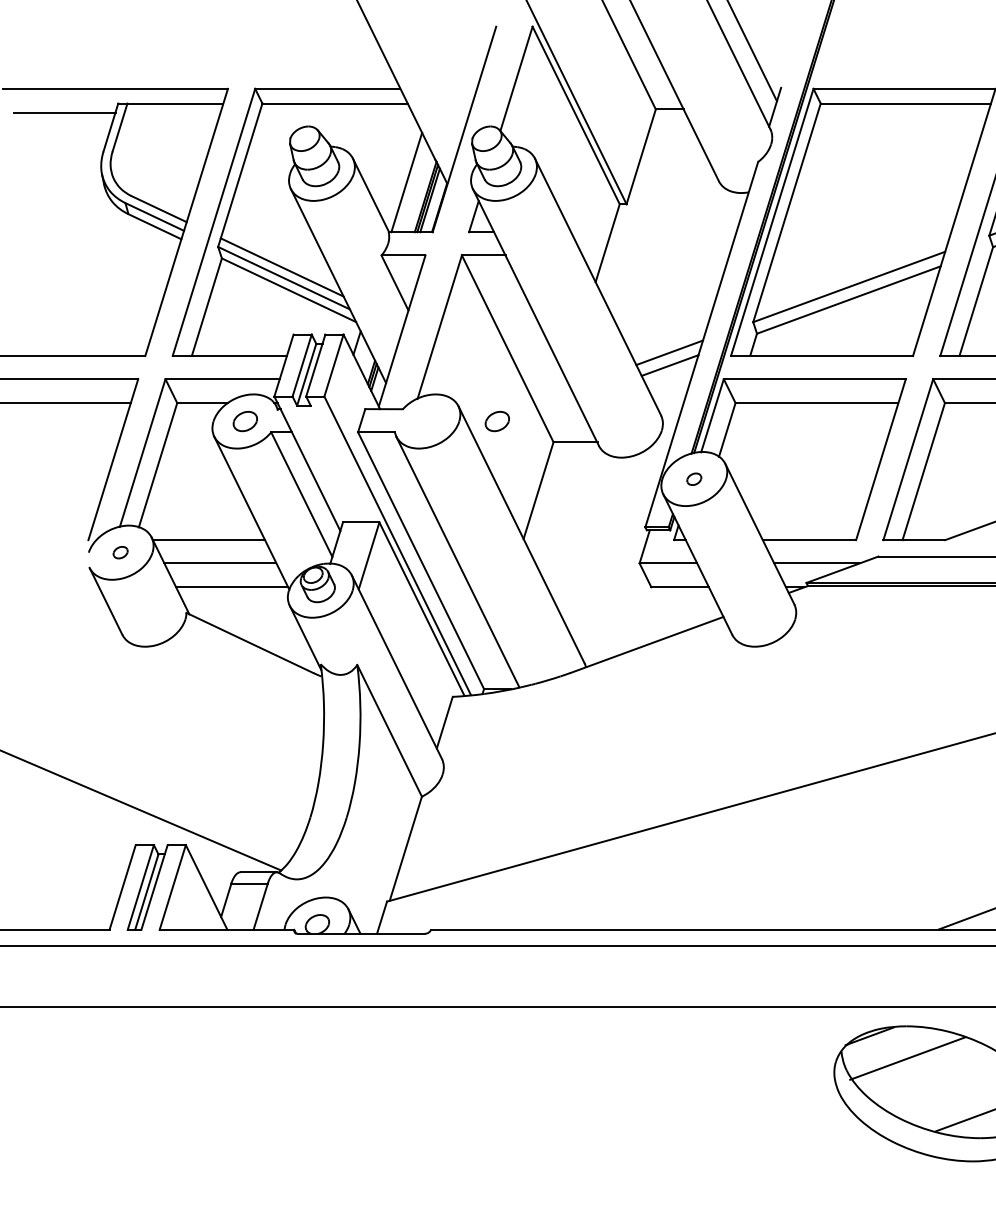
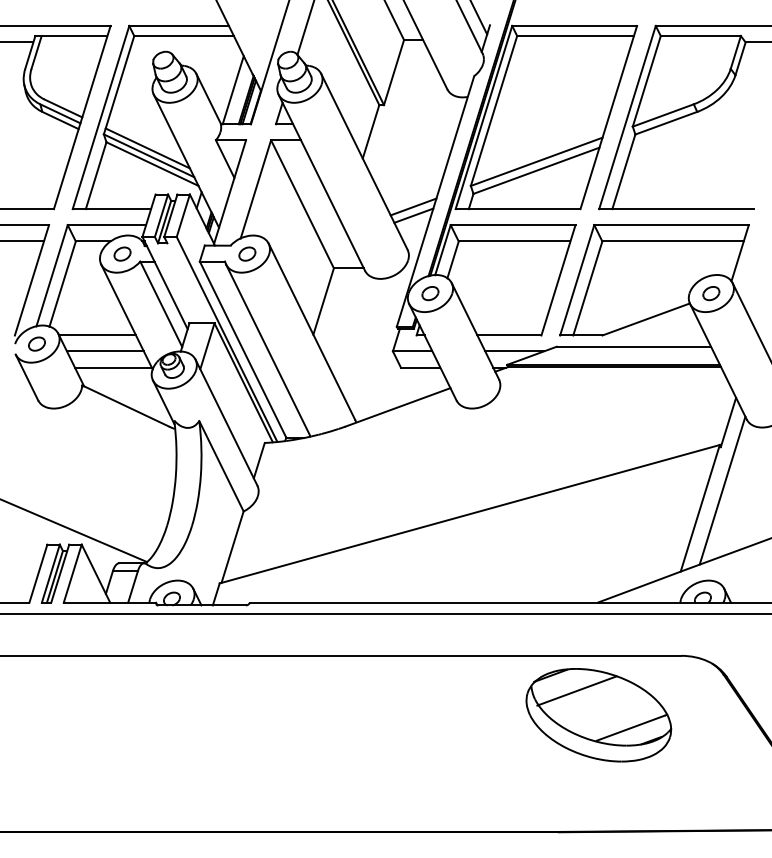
part: (497, 420) -> (247, 253), moved
part: (694, 478) -> (430, 293), size x1.67
part: (119, 551) -> (36, 343), size x1.67

